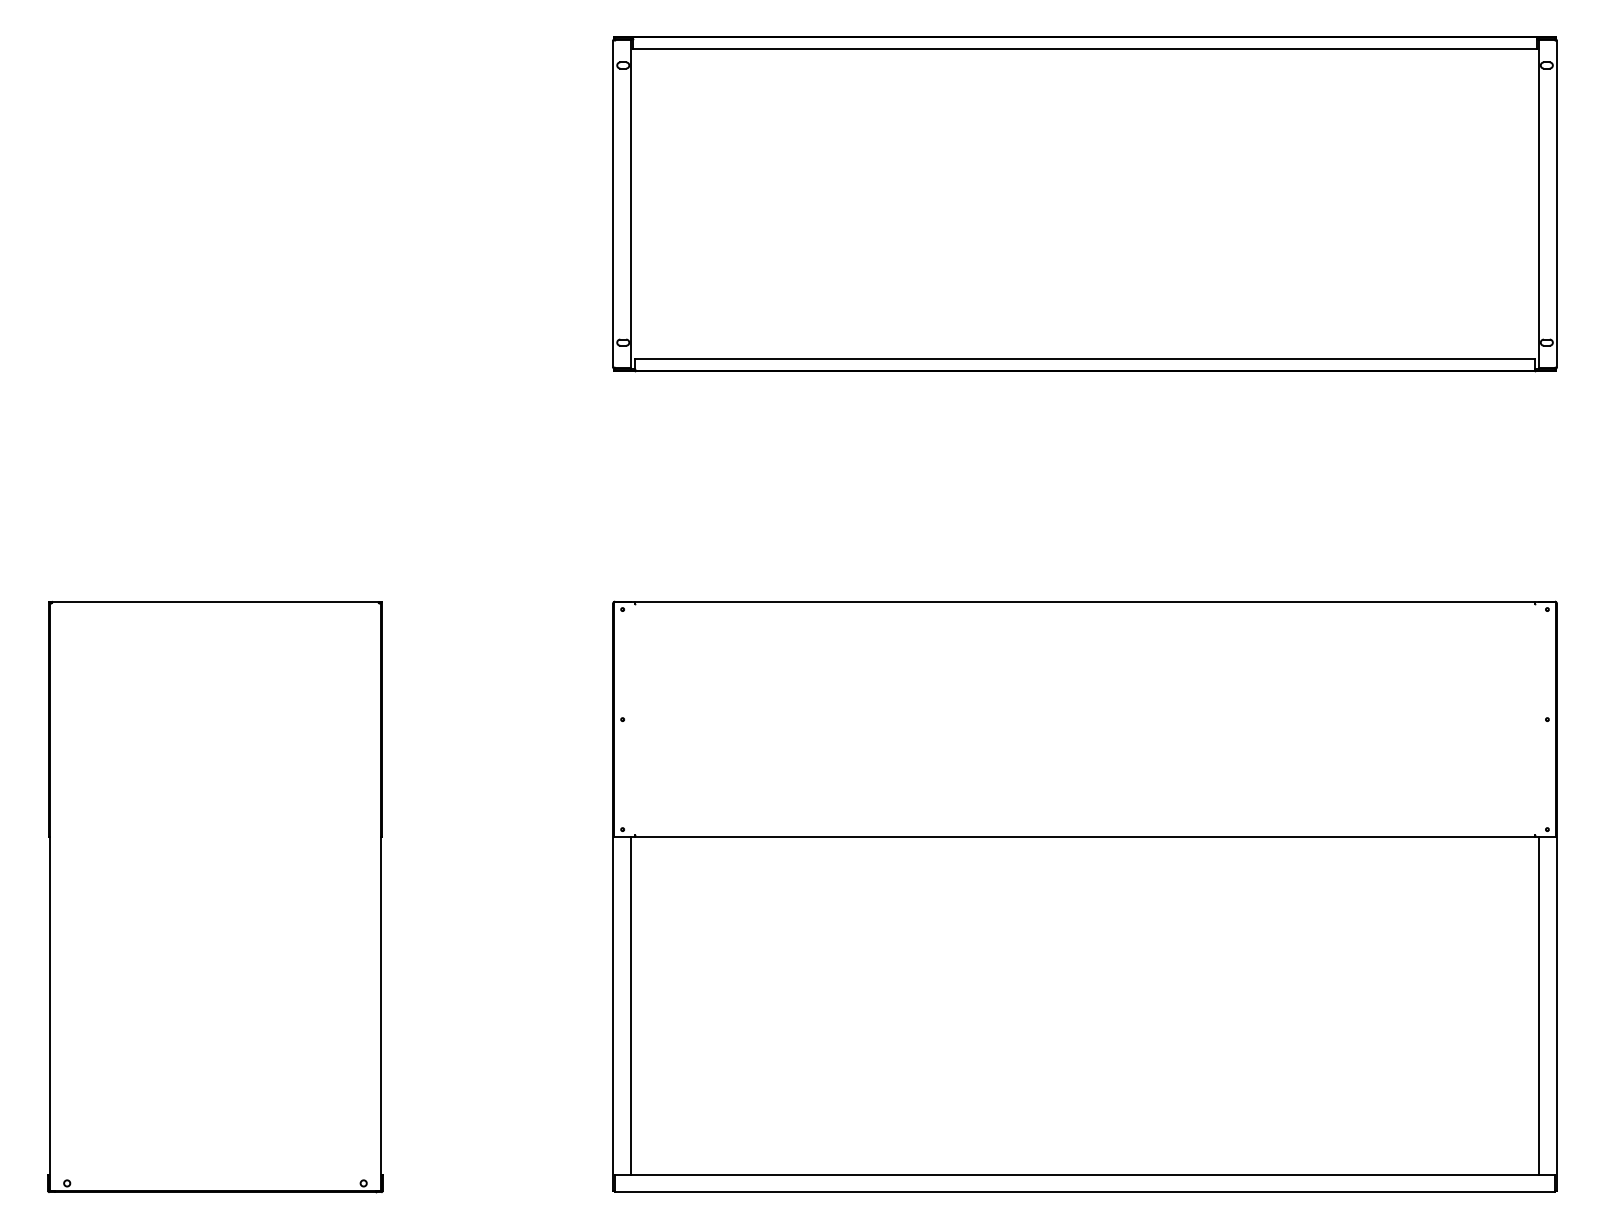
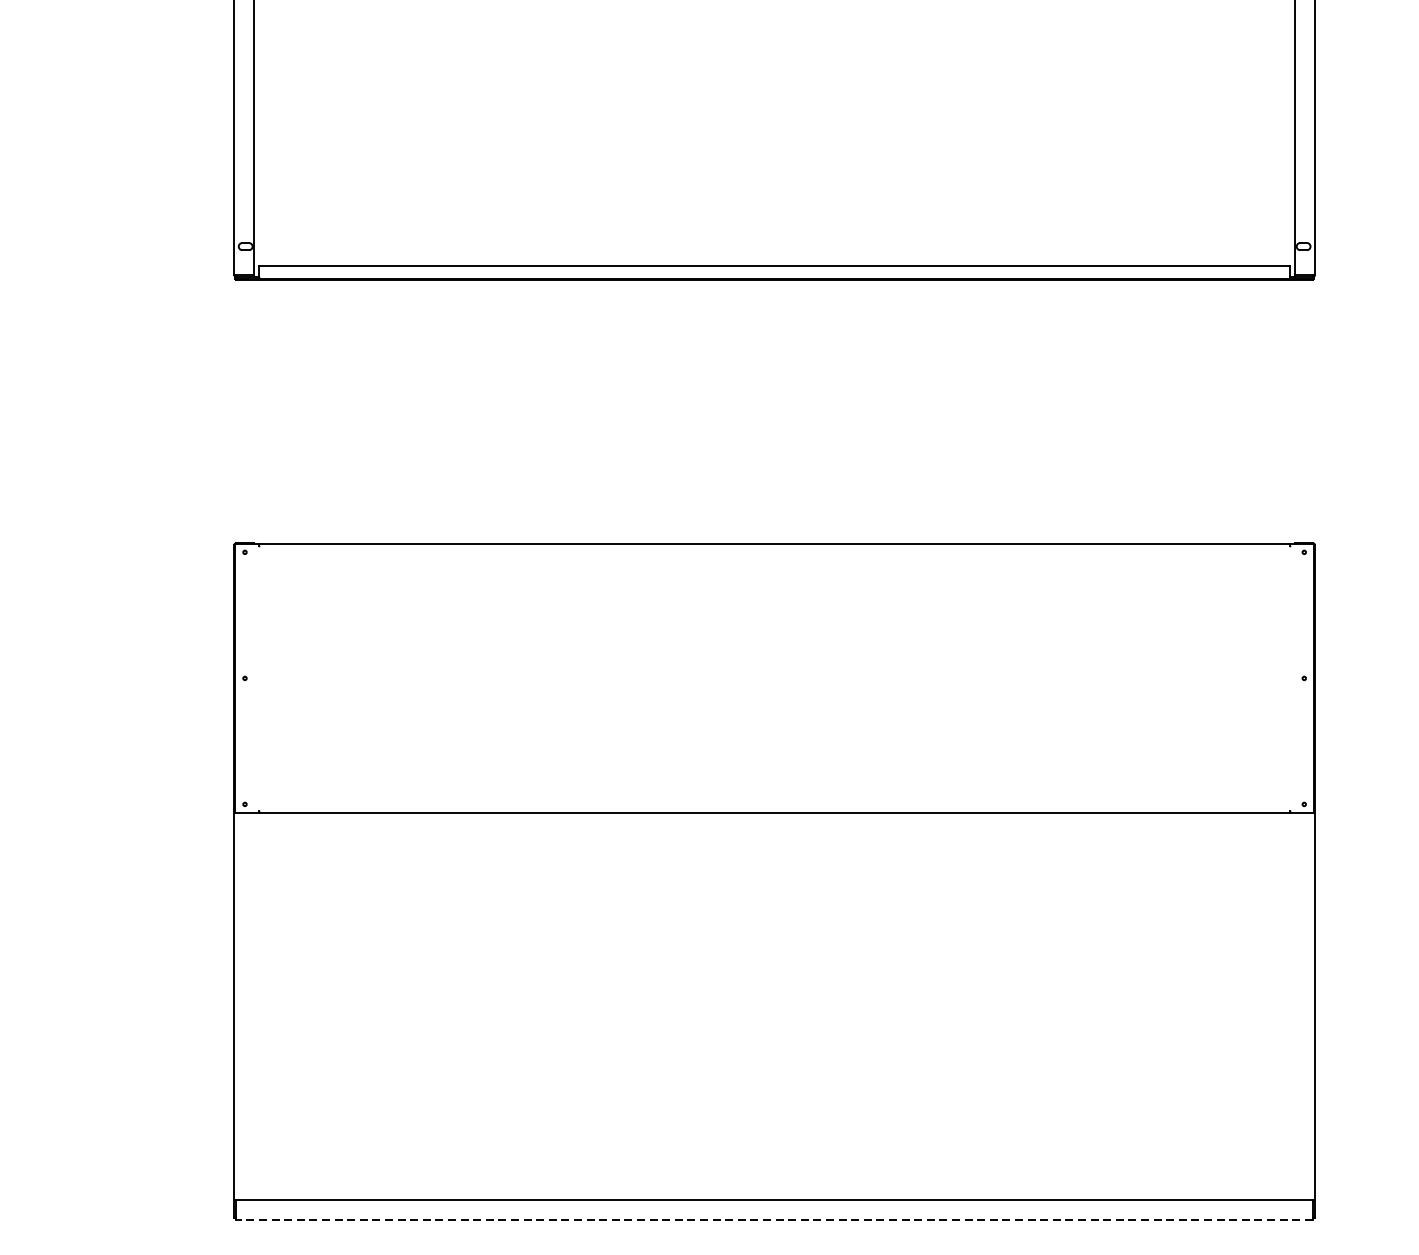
line: (630, 1005) -> (253, 1005), removed
line: (1539, 1005) -> (1295, 1005), removed
line: (1085, 1192) -> (775, 1220), solid -> dashed

